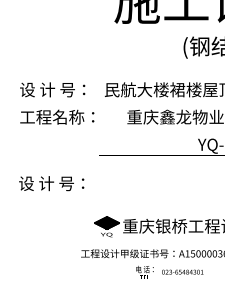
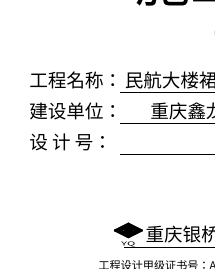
text: (57, 89) -> (72, 79), 设 计 号： -> 工程名称：
text: (52, 116) -> (66, 110), 工程名称： -> 建设单位：
text: (51, 183) -> (66, 141), moved

